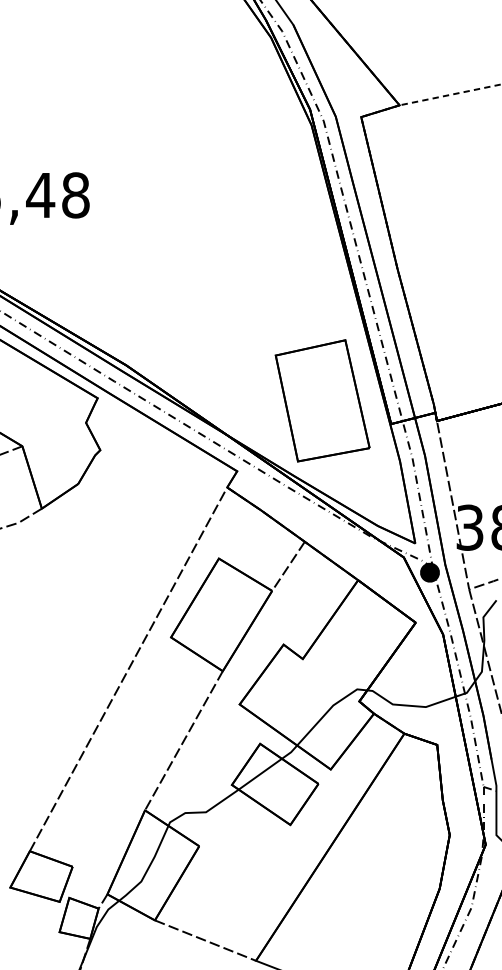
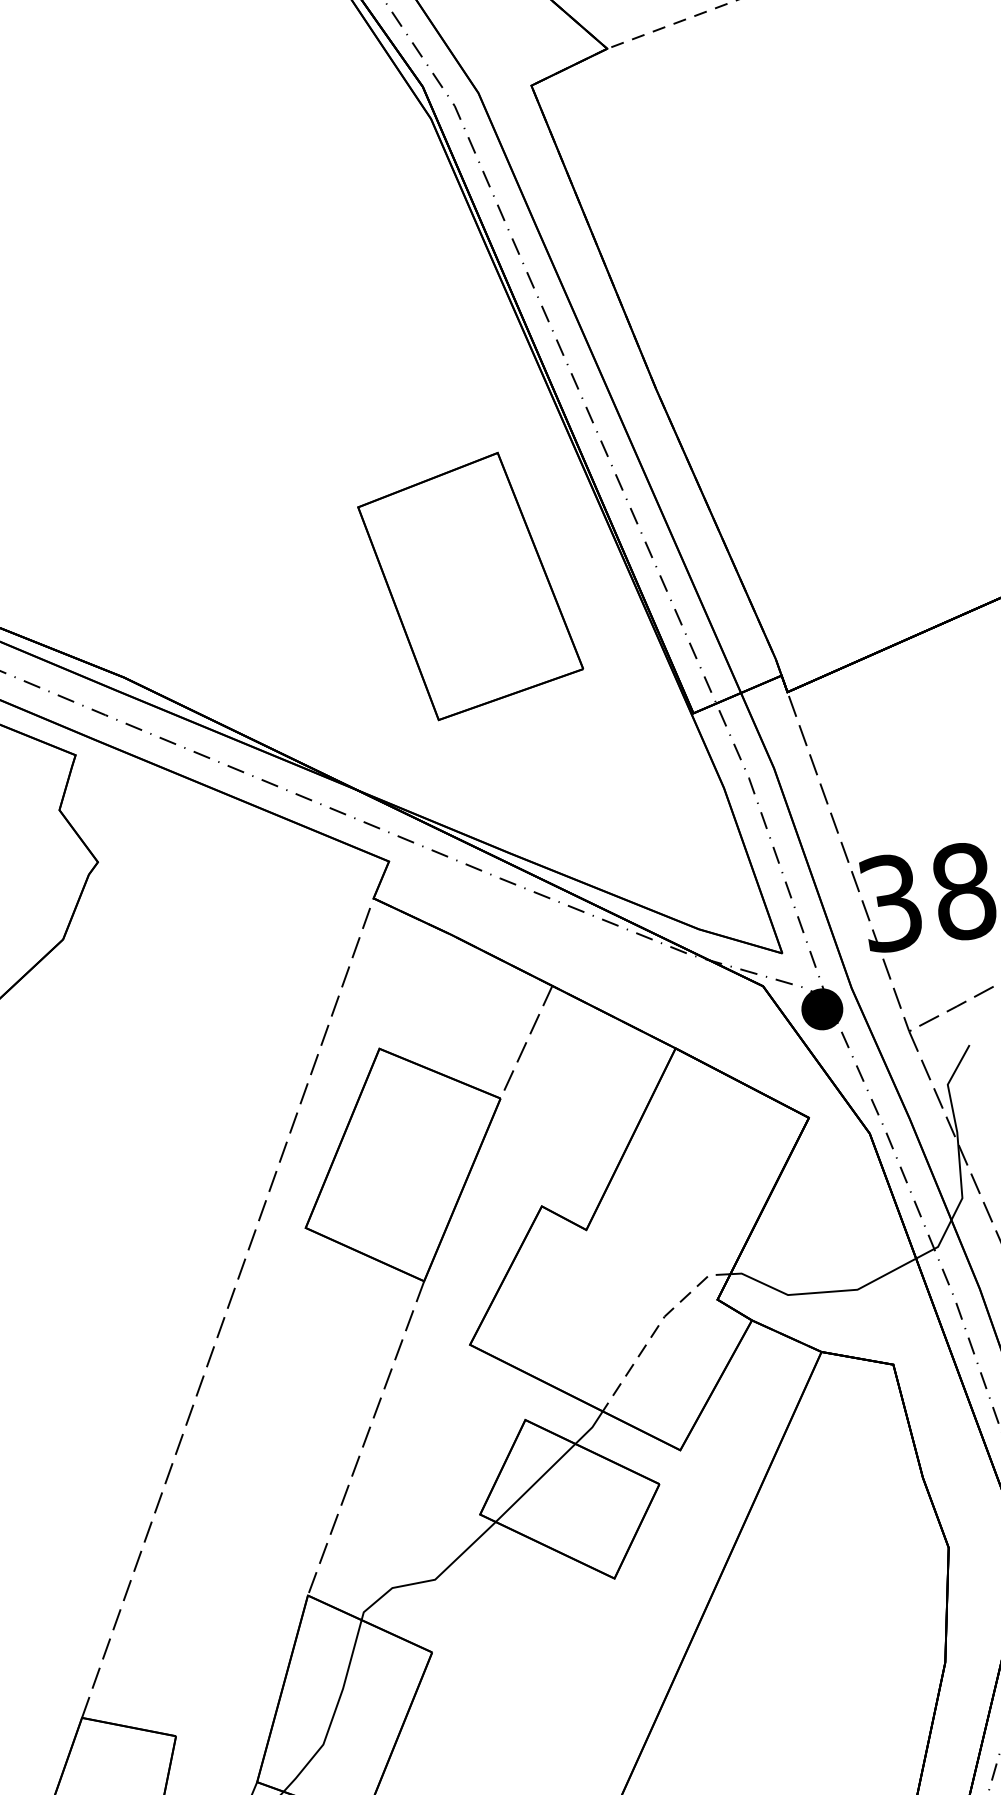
part: (322, 400) -> (469, 585), moved
line: (329, 709) -> (658, 1326), solid -> dashed

